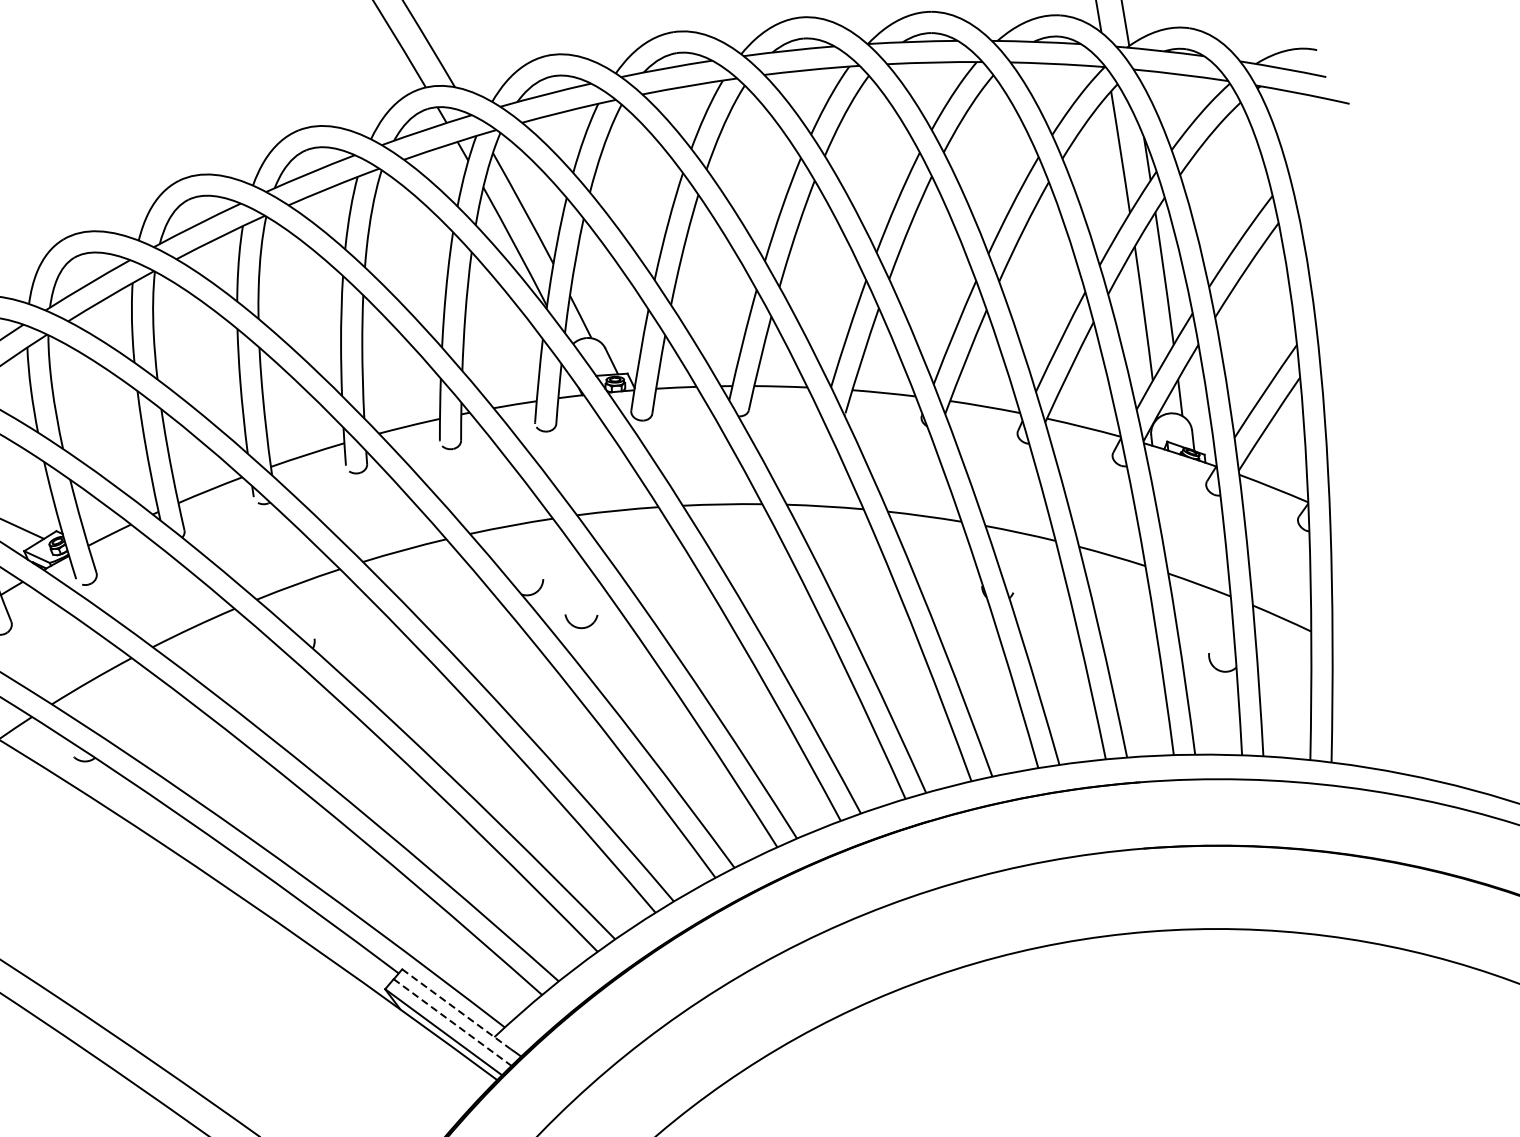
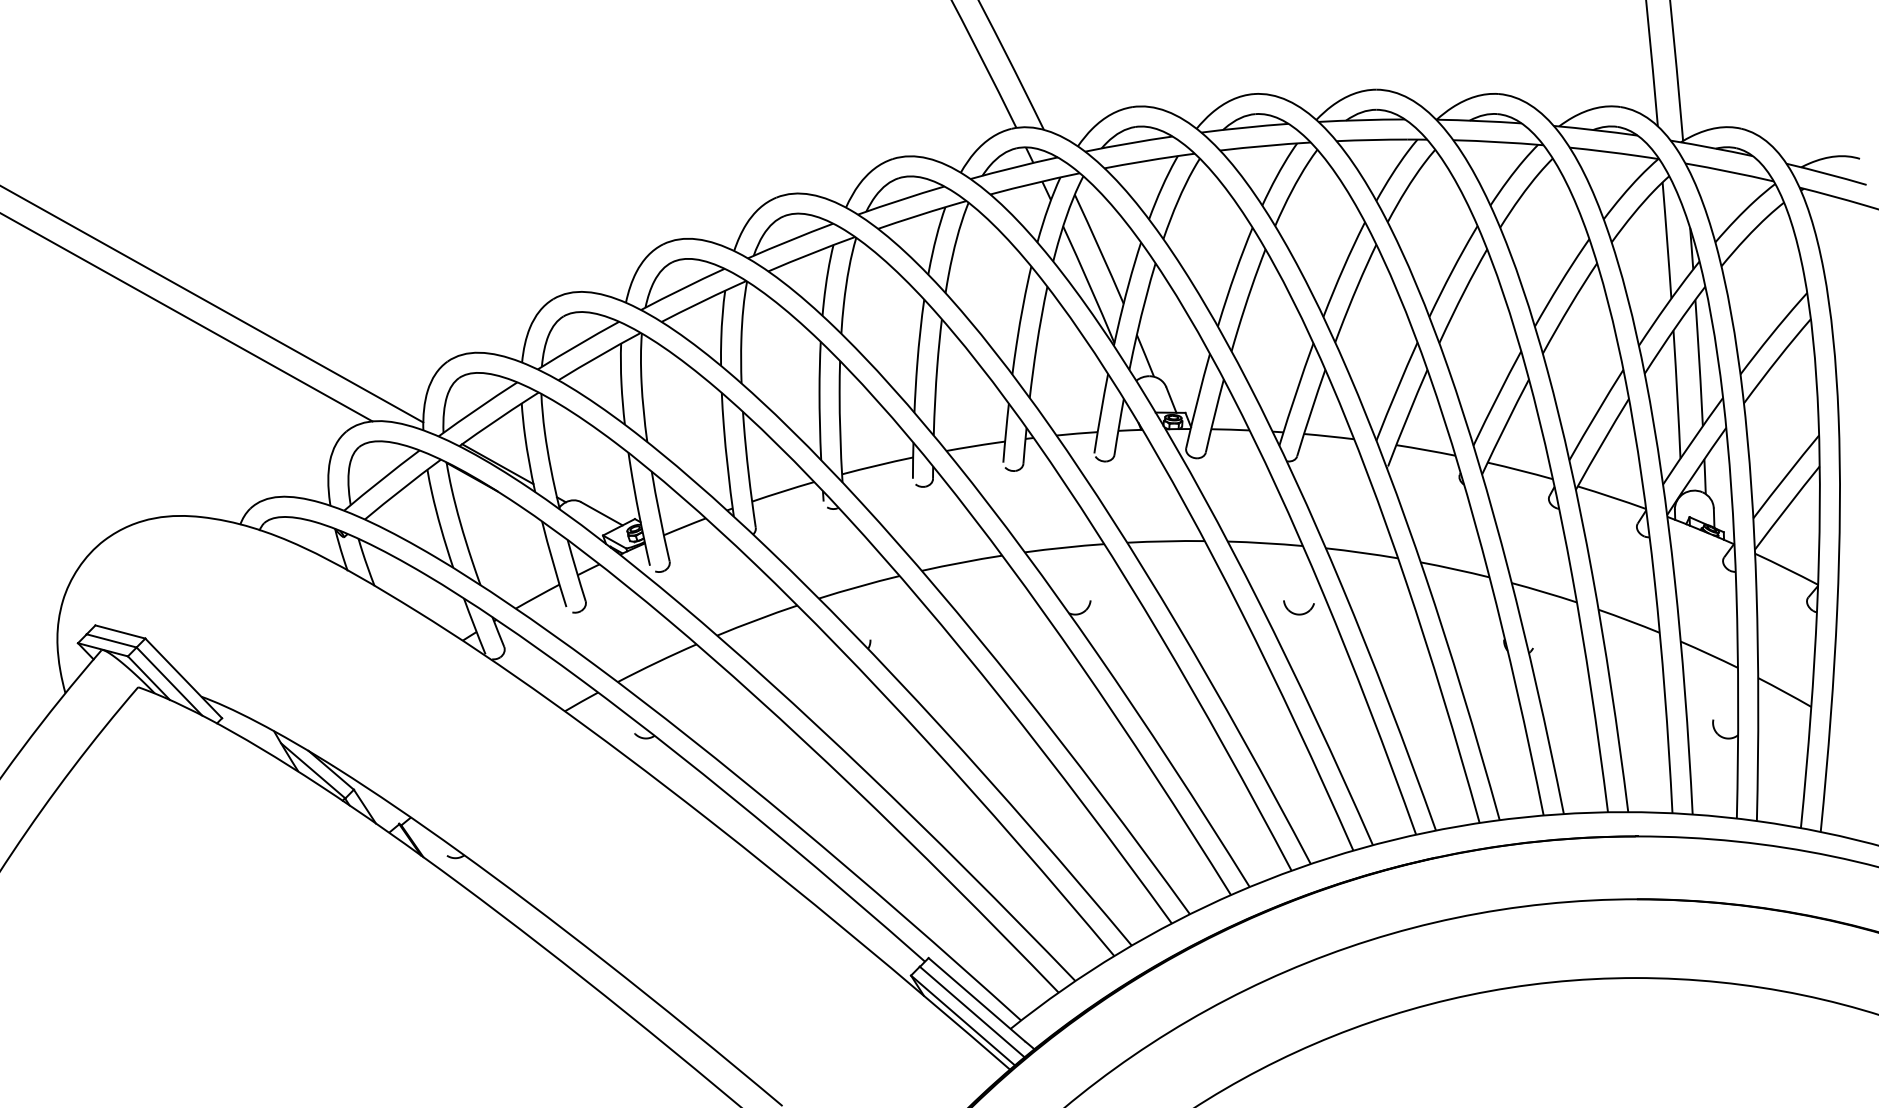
part: (581, 620) -> (1298, 607), moved
line: (456, 1008) -> (976, 999), dashed -> solid
line: (452, 1023) -> (972, 1012), dashed -> solid

